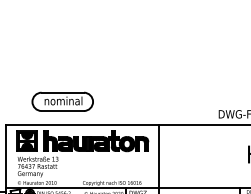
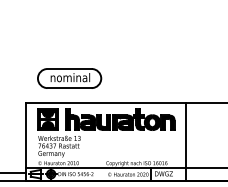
part: (62, 101) -> (69, 78), moved

